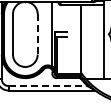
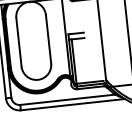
line: (37, 34) -> (48, 39), dashed -> solid
line: (48, 86) -> (68, 100), dashed -> solid

